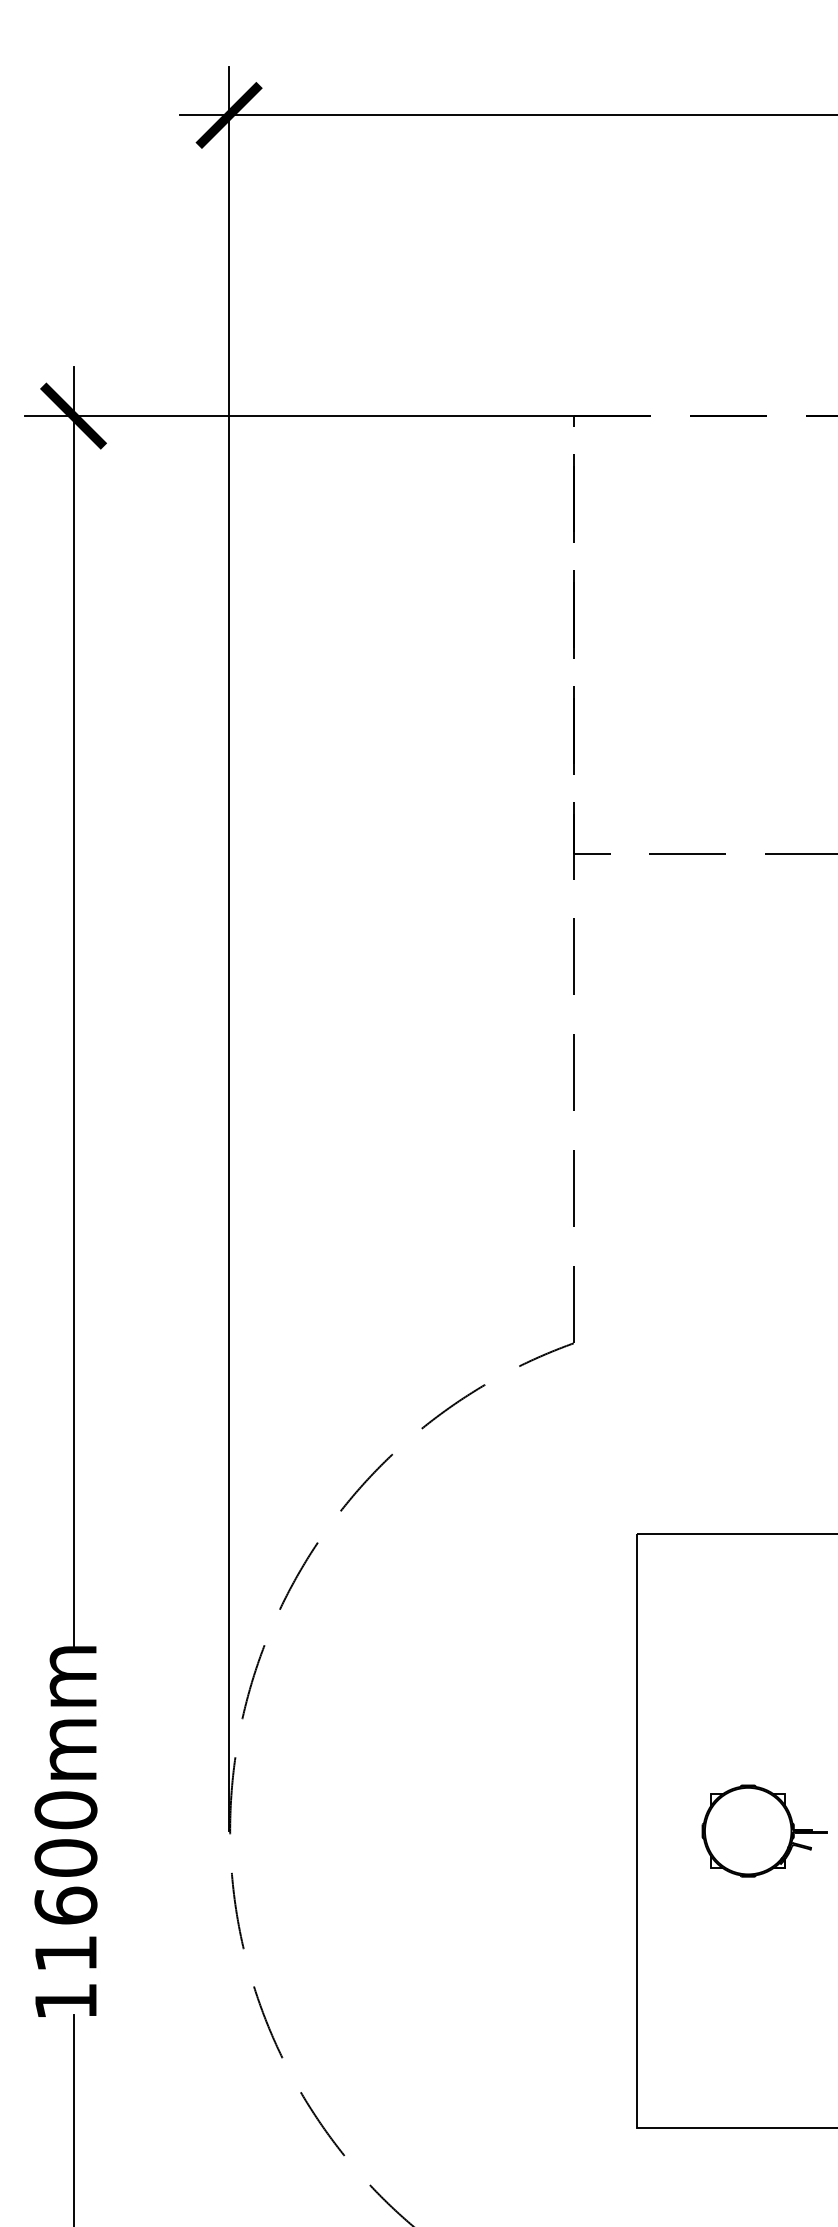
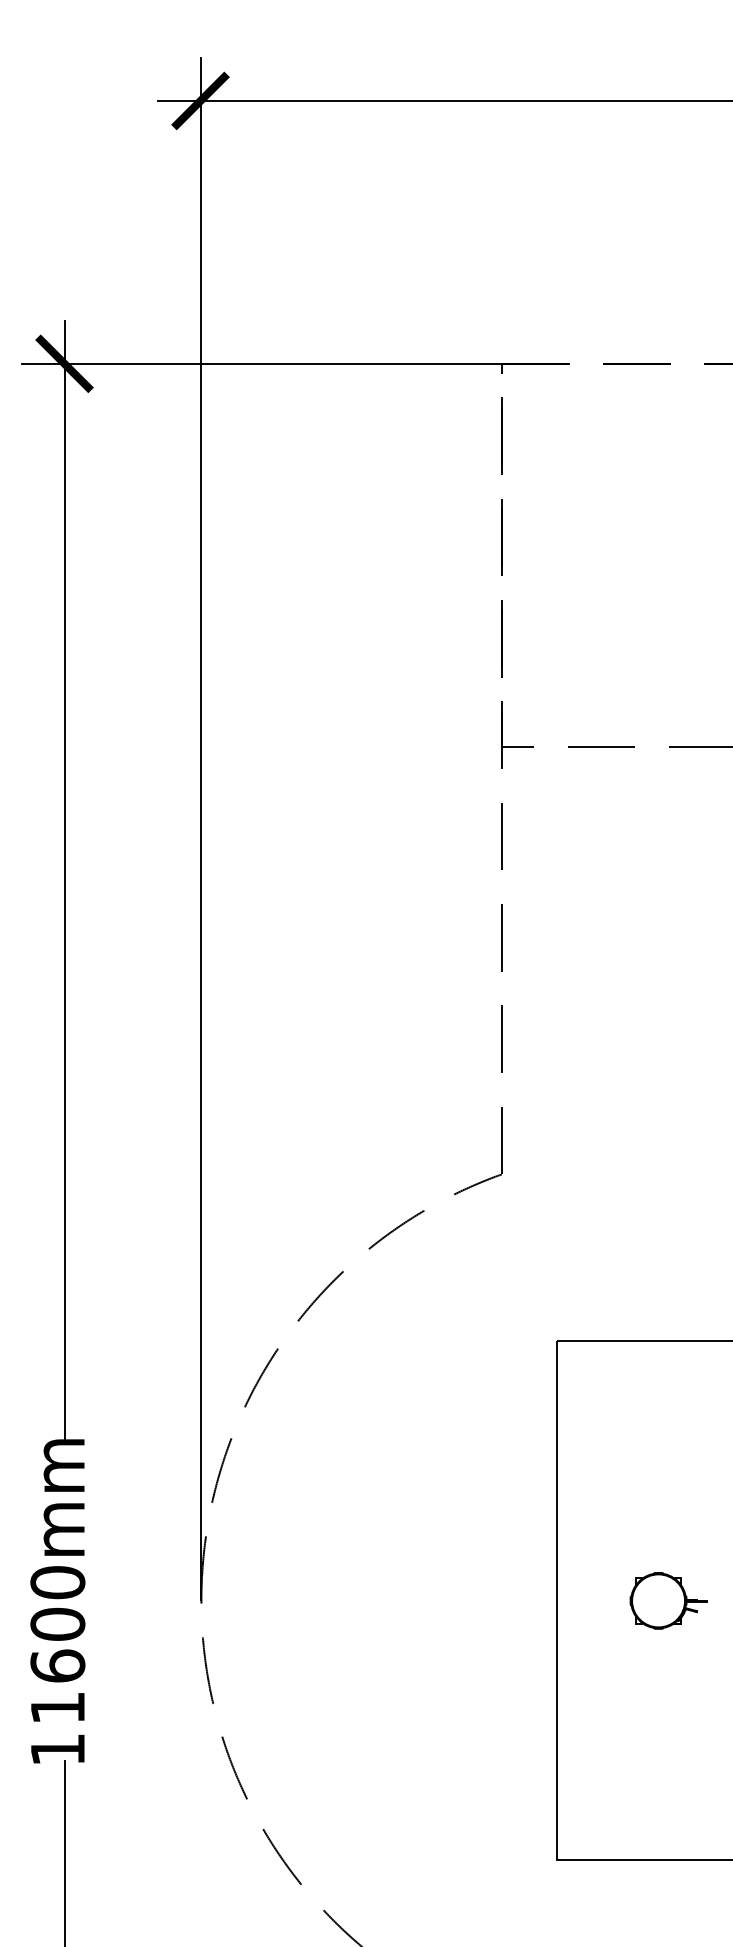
part: (764, 1830) -> (668, 1600), size x0.7

